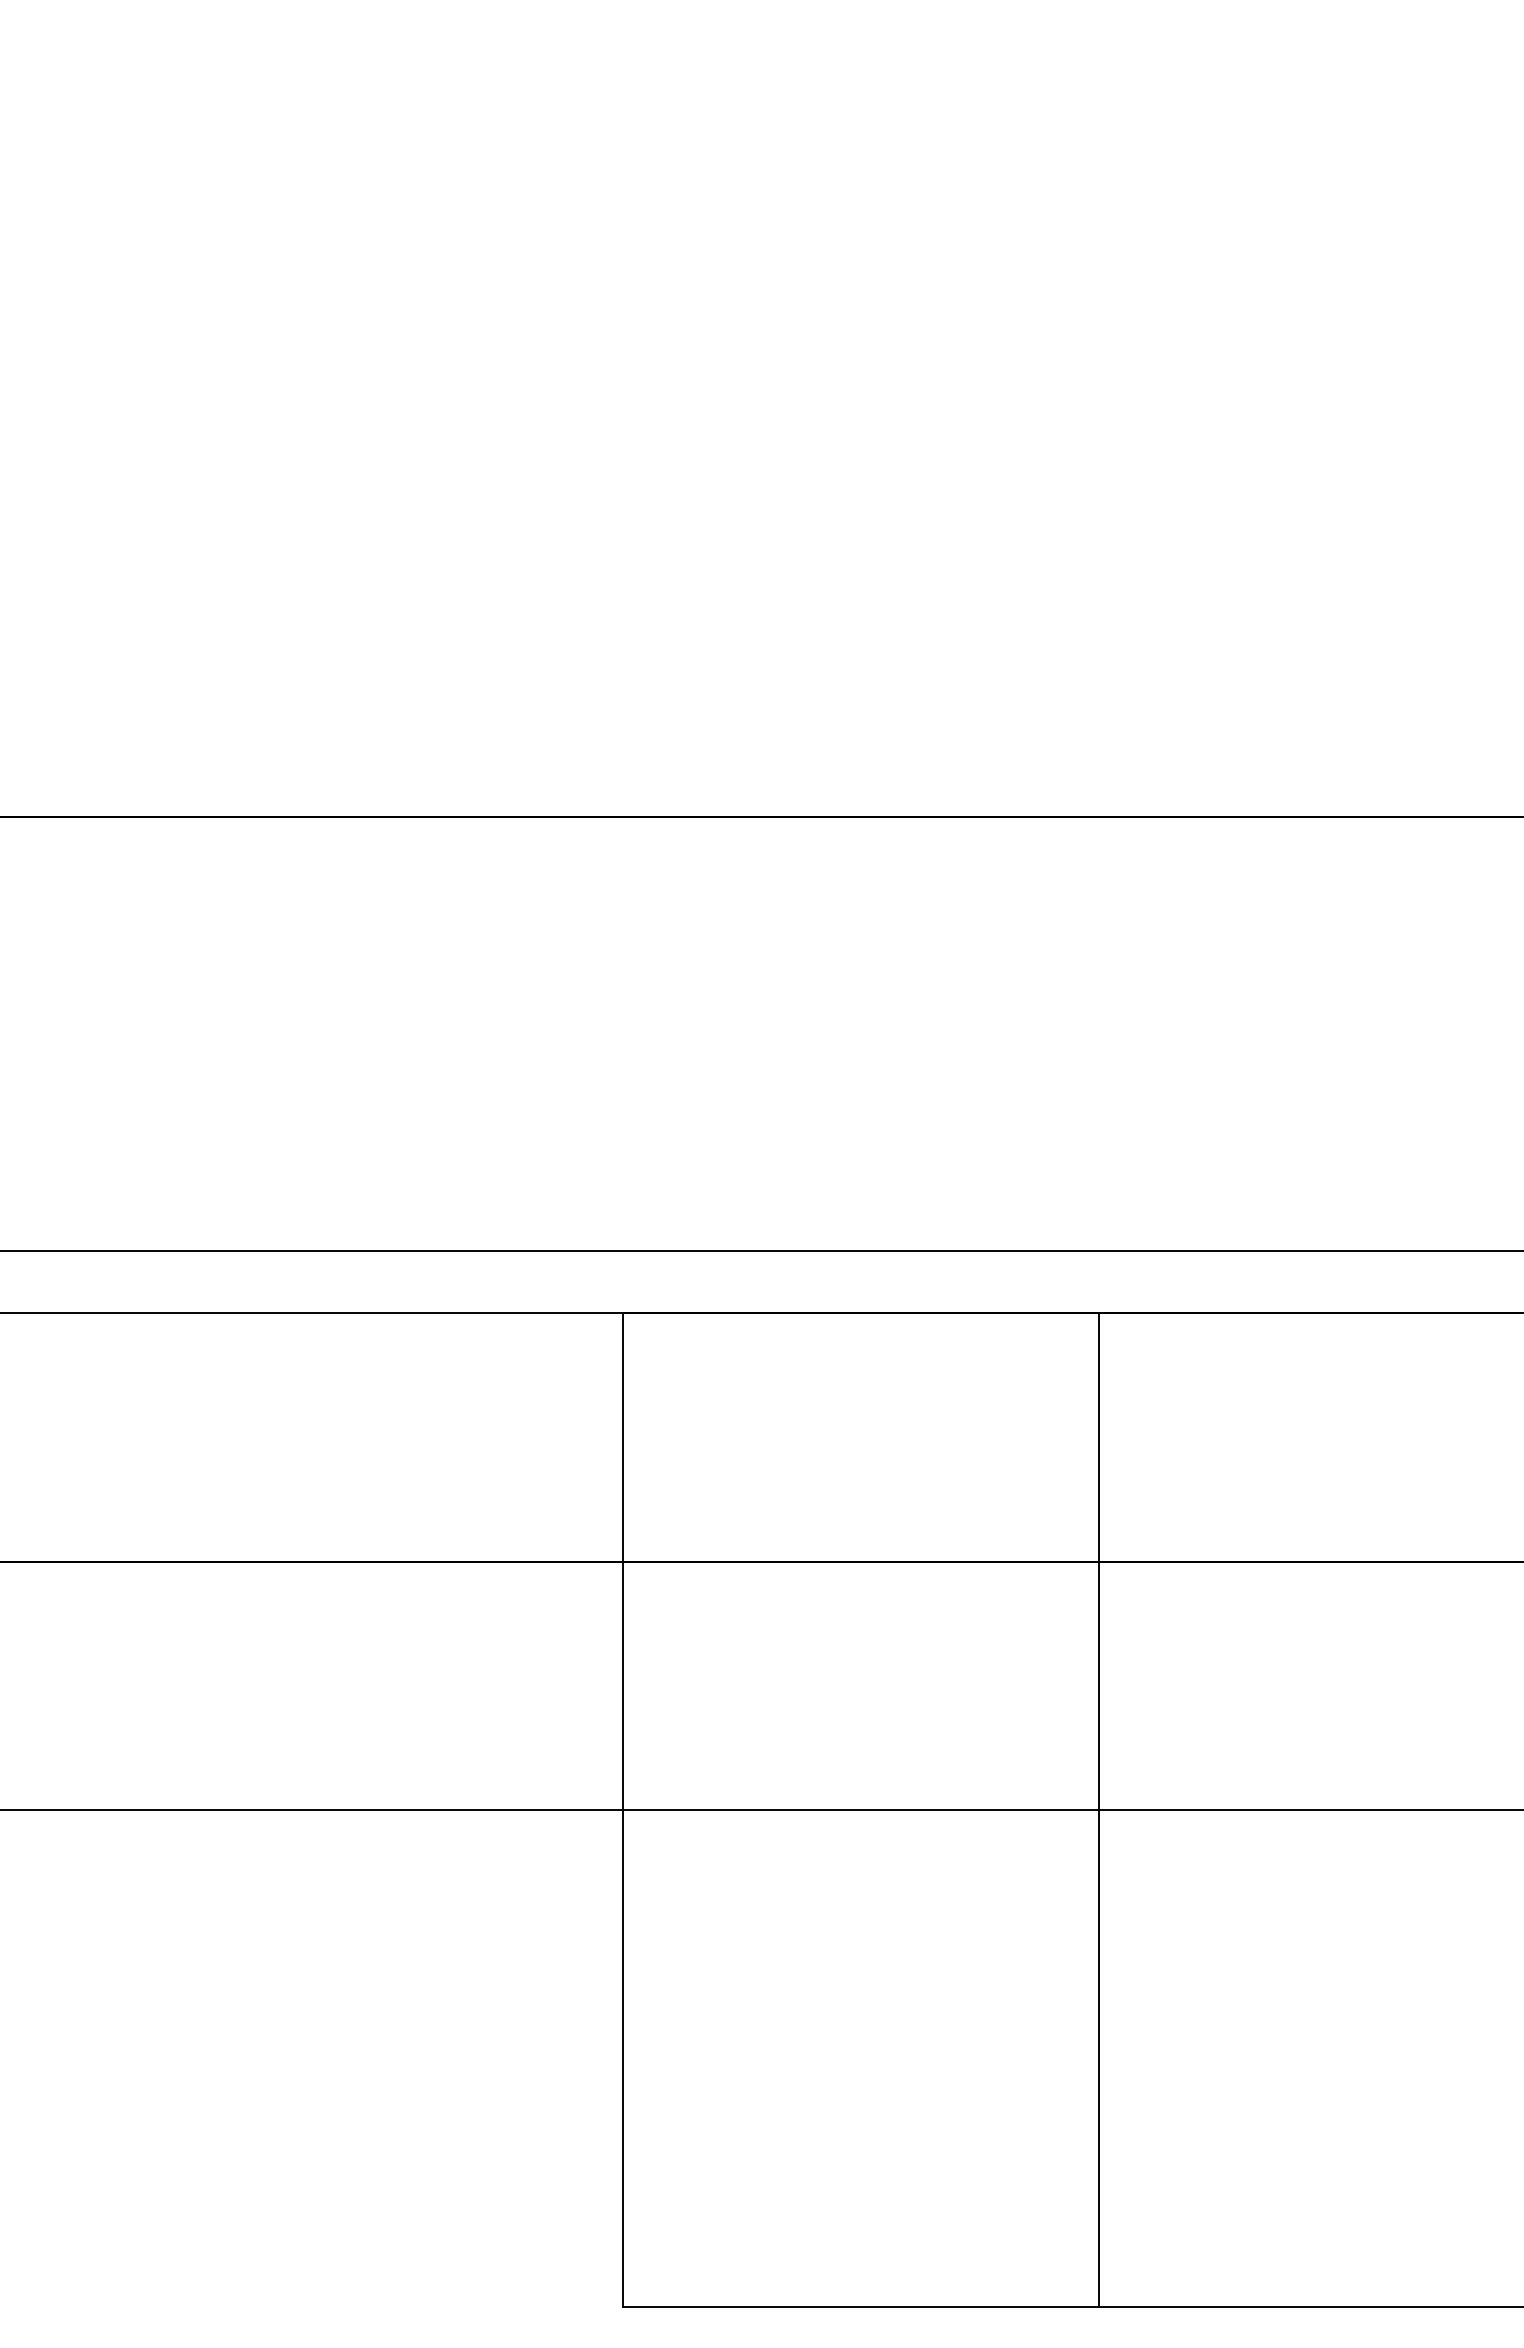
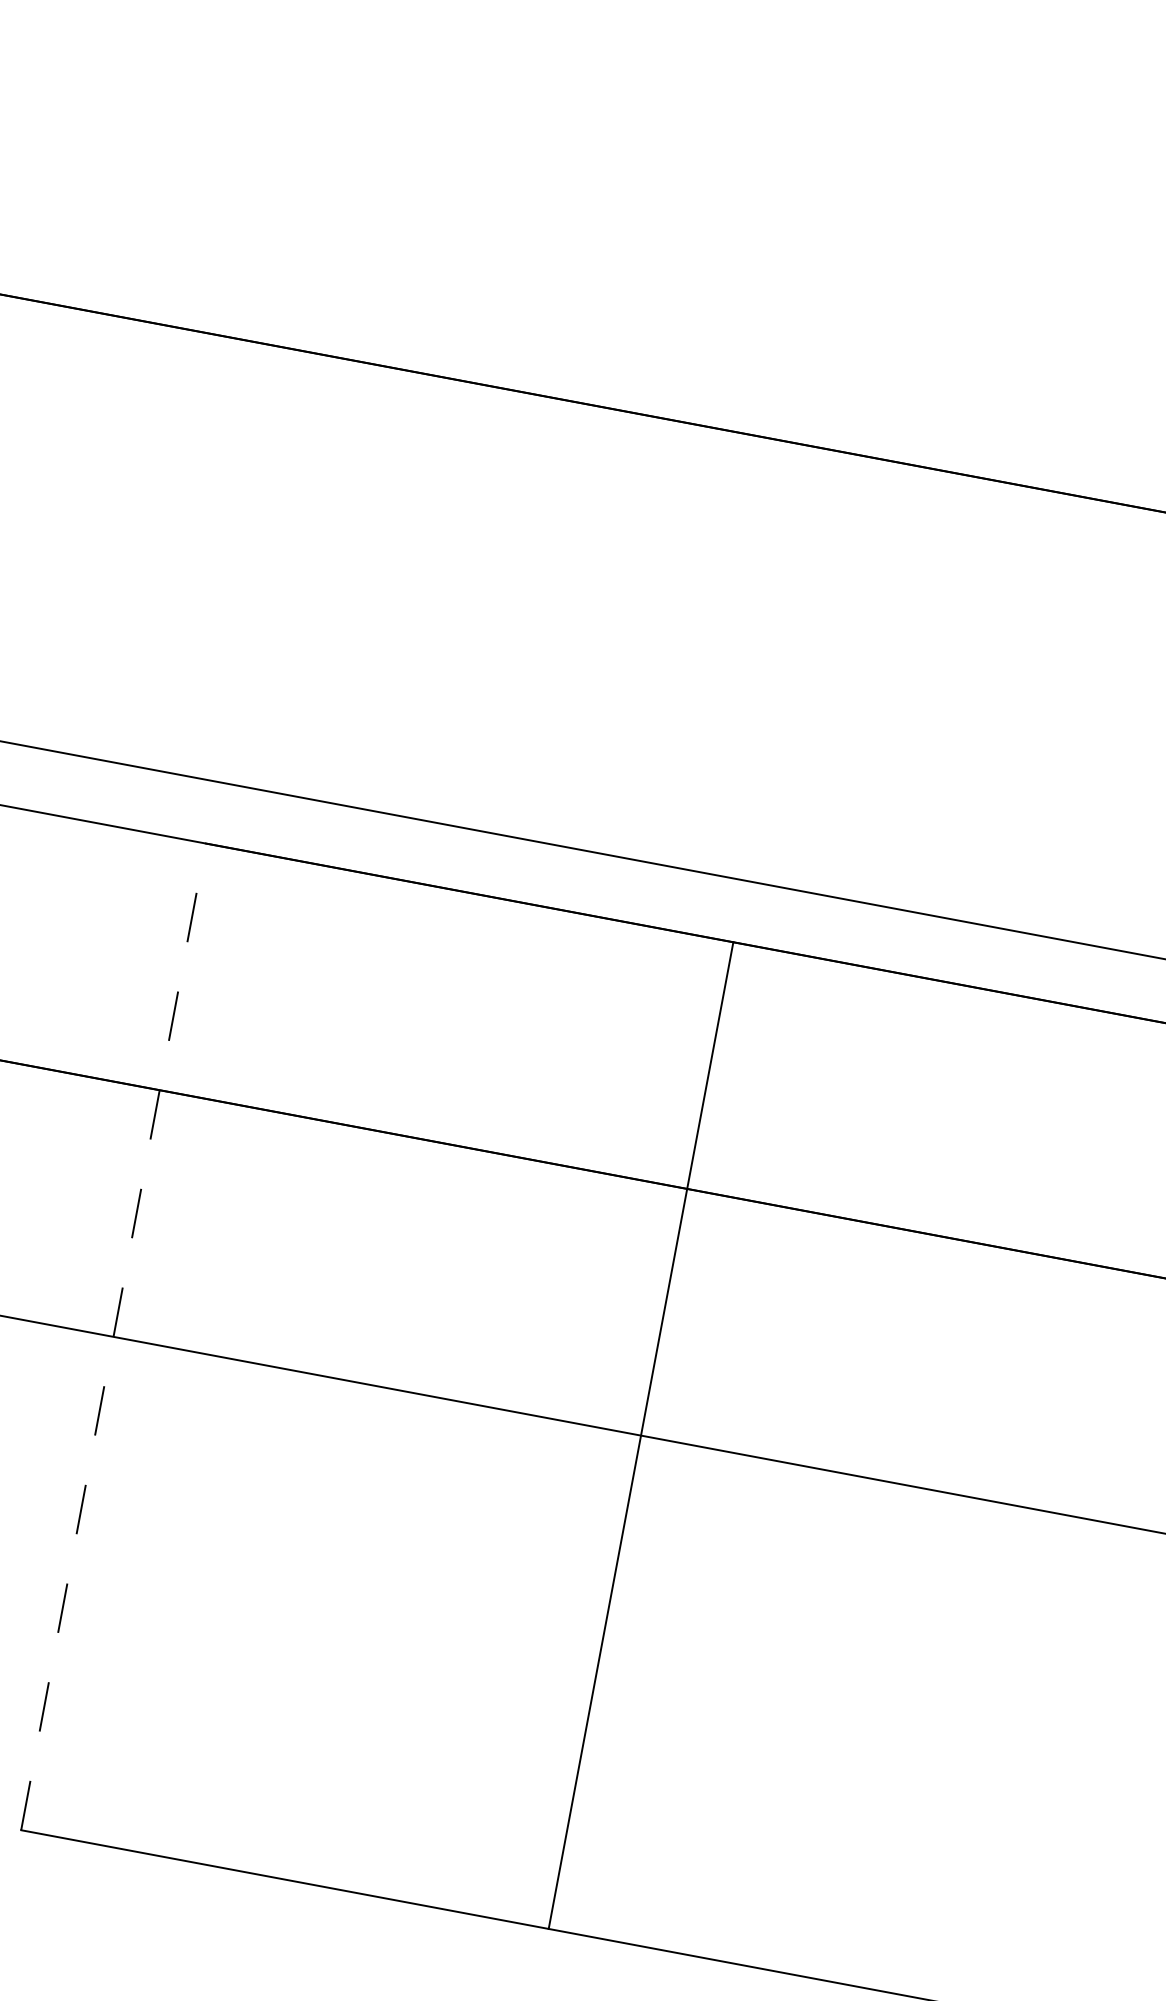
line: (622, 1809) -> (113, 1336), solid -> dashed
line: (1098, 1809) -> (641, 1435), moved

